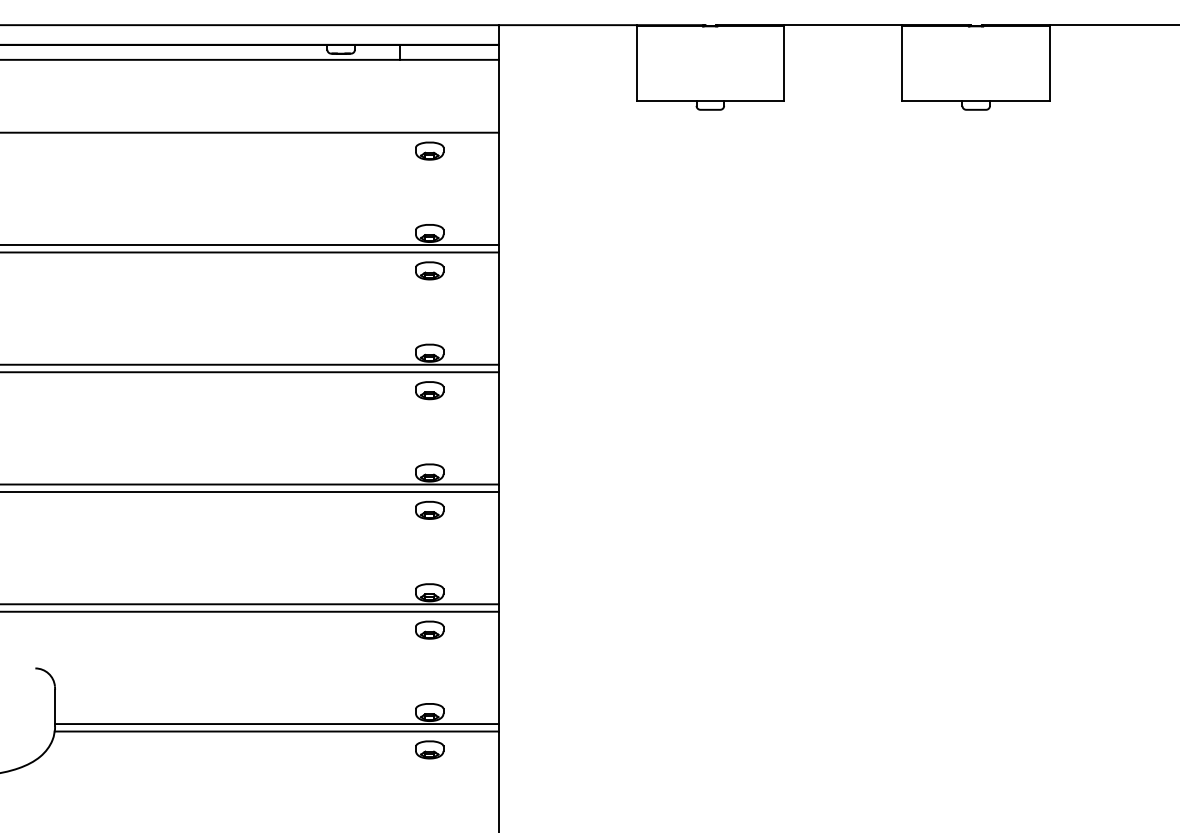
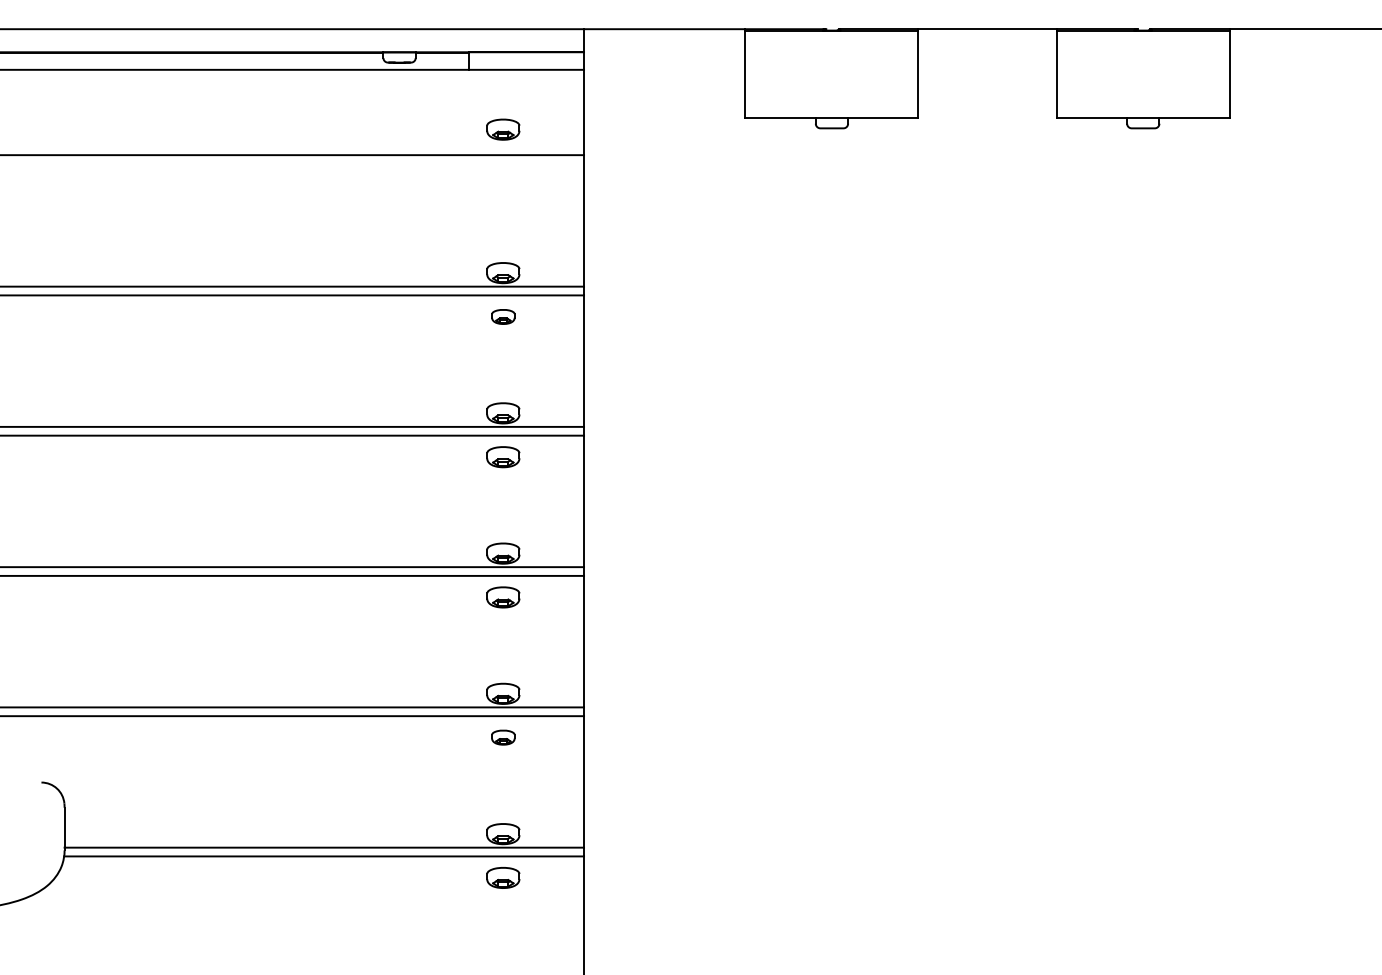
part: (429, 150) -> (503, 129), moved
part: (429, 270) -> (503, 316), size x0.7
part: (429, 629) -> (503, 737), size x0.7

